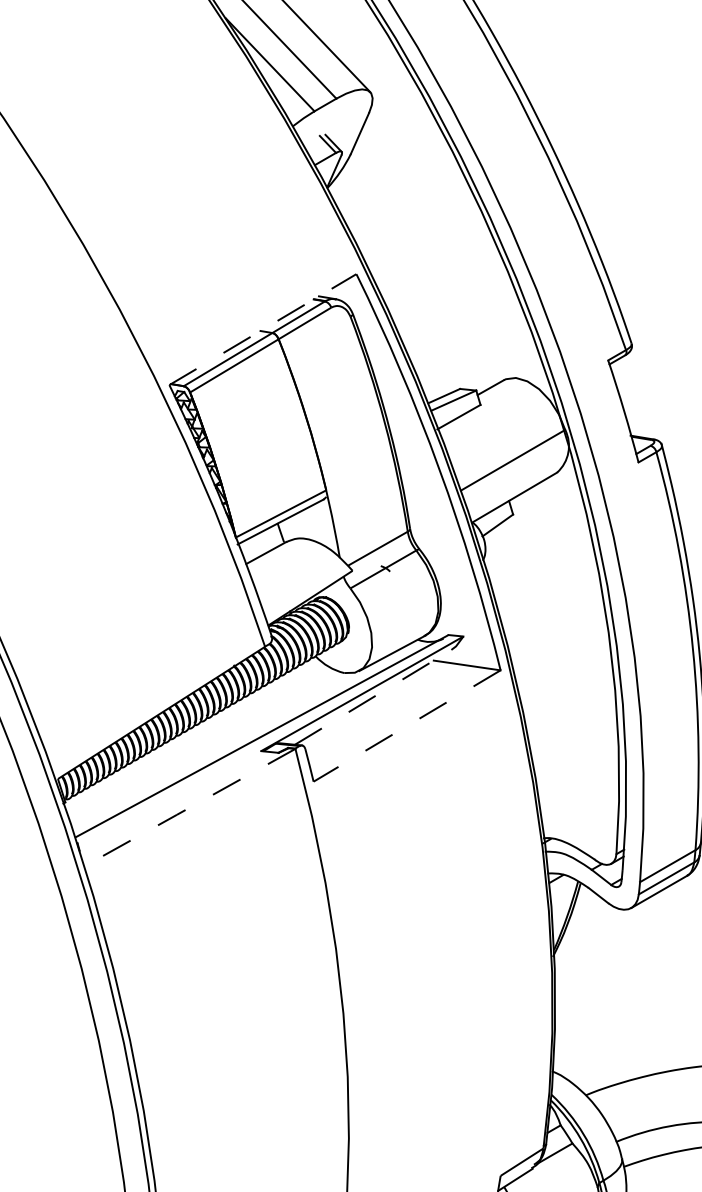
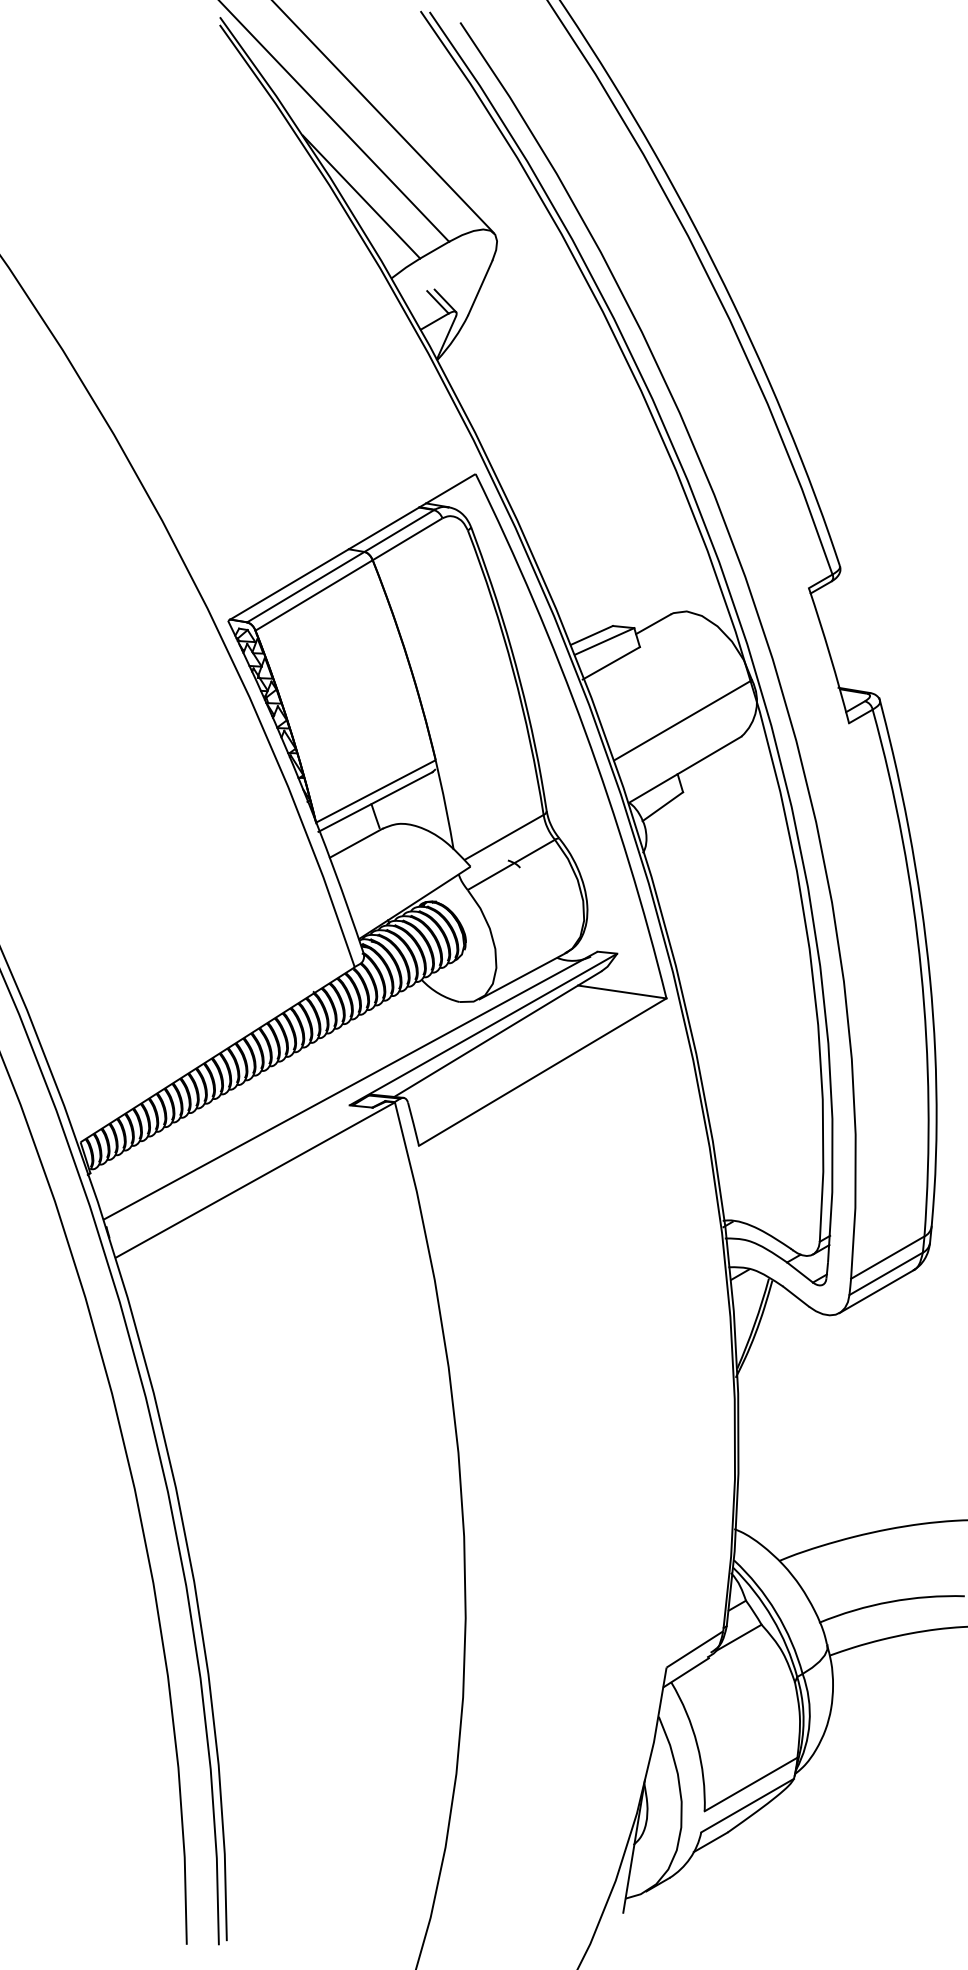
line: (263, 329) -> (352, 547), dashed -> solid
line: (373, 696) -> (498, 1033), dashed -> solid
line: (406, 726) -> (542, 1072), dashed -> solid
line: (189, 807) -> (254, 1180), dashed -> solid

